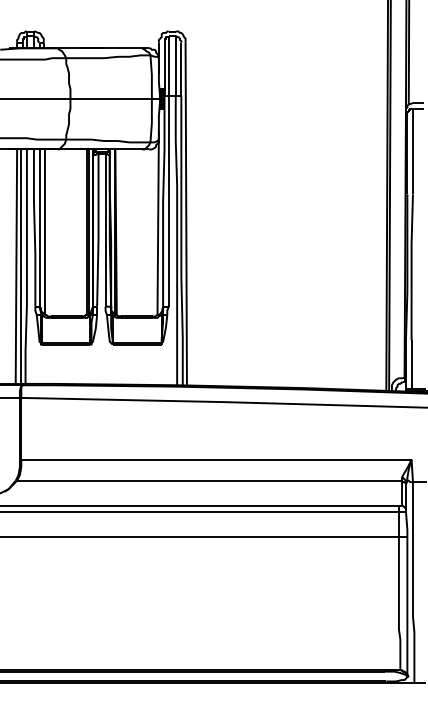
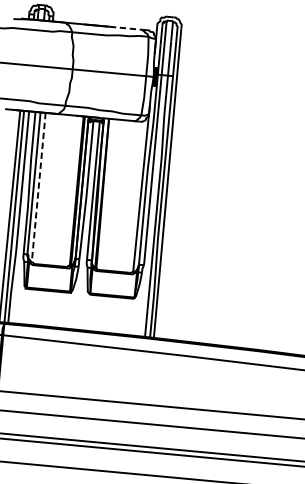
line: (125, 48) -> (126, 28), solid -> dashed
line: (45, 232) -> (38, 187), solid -> dashed

